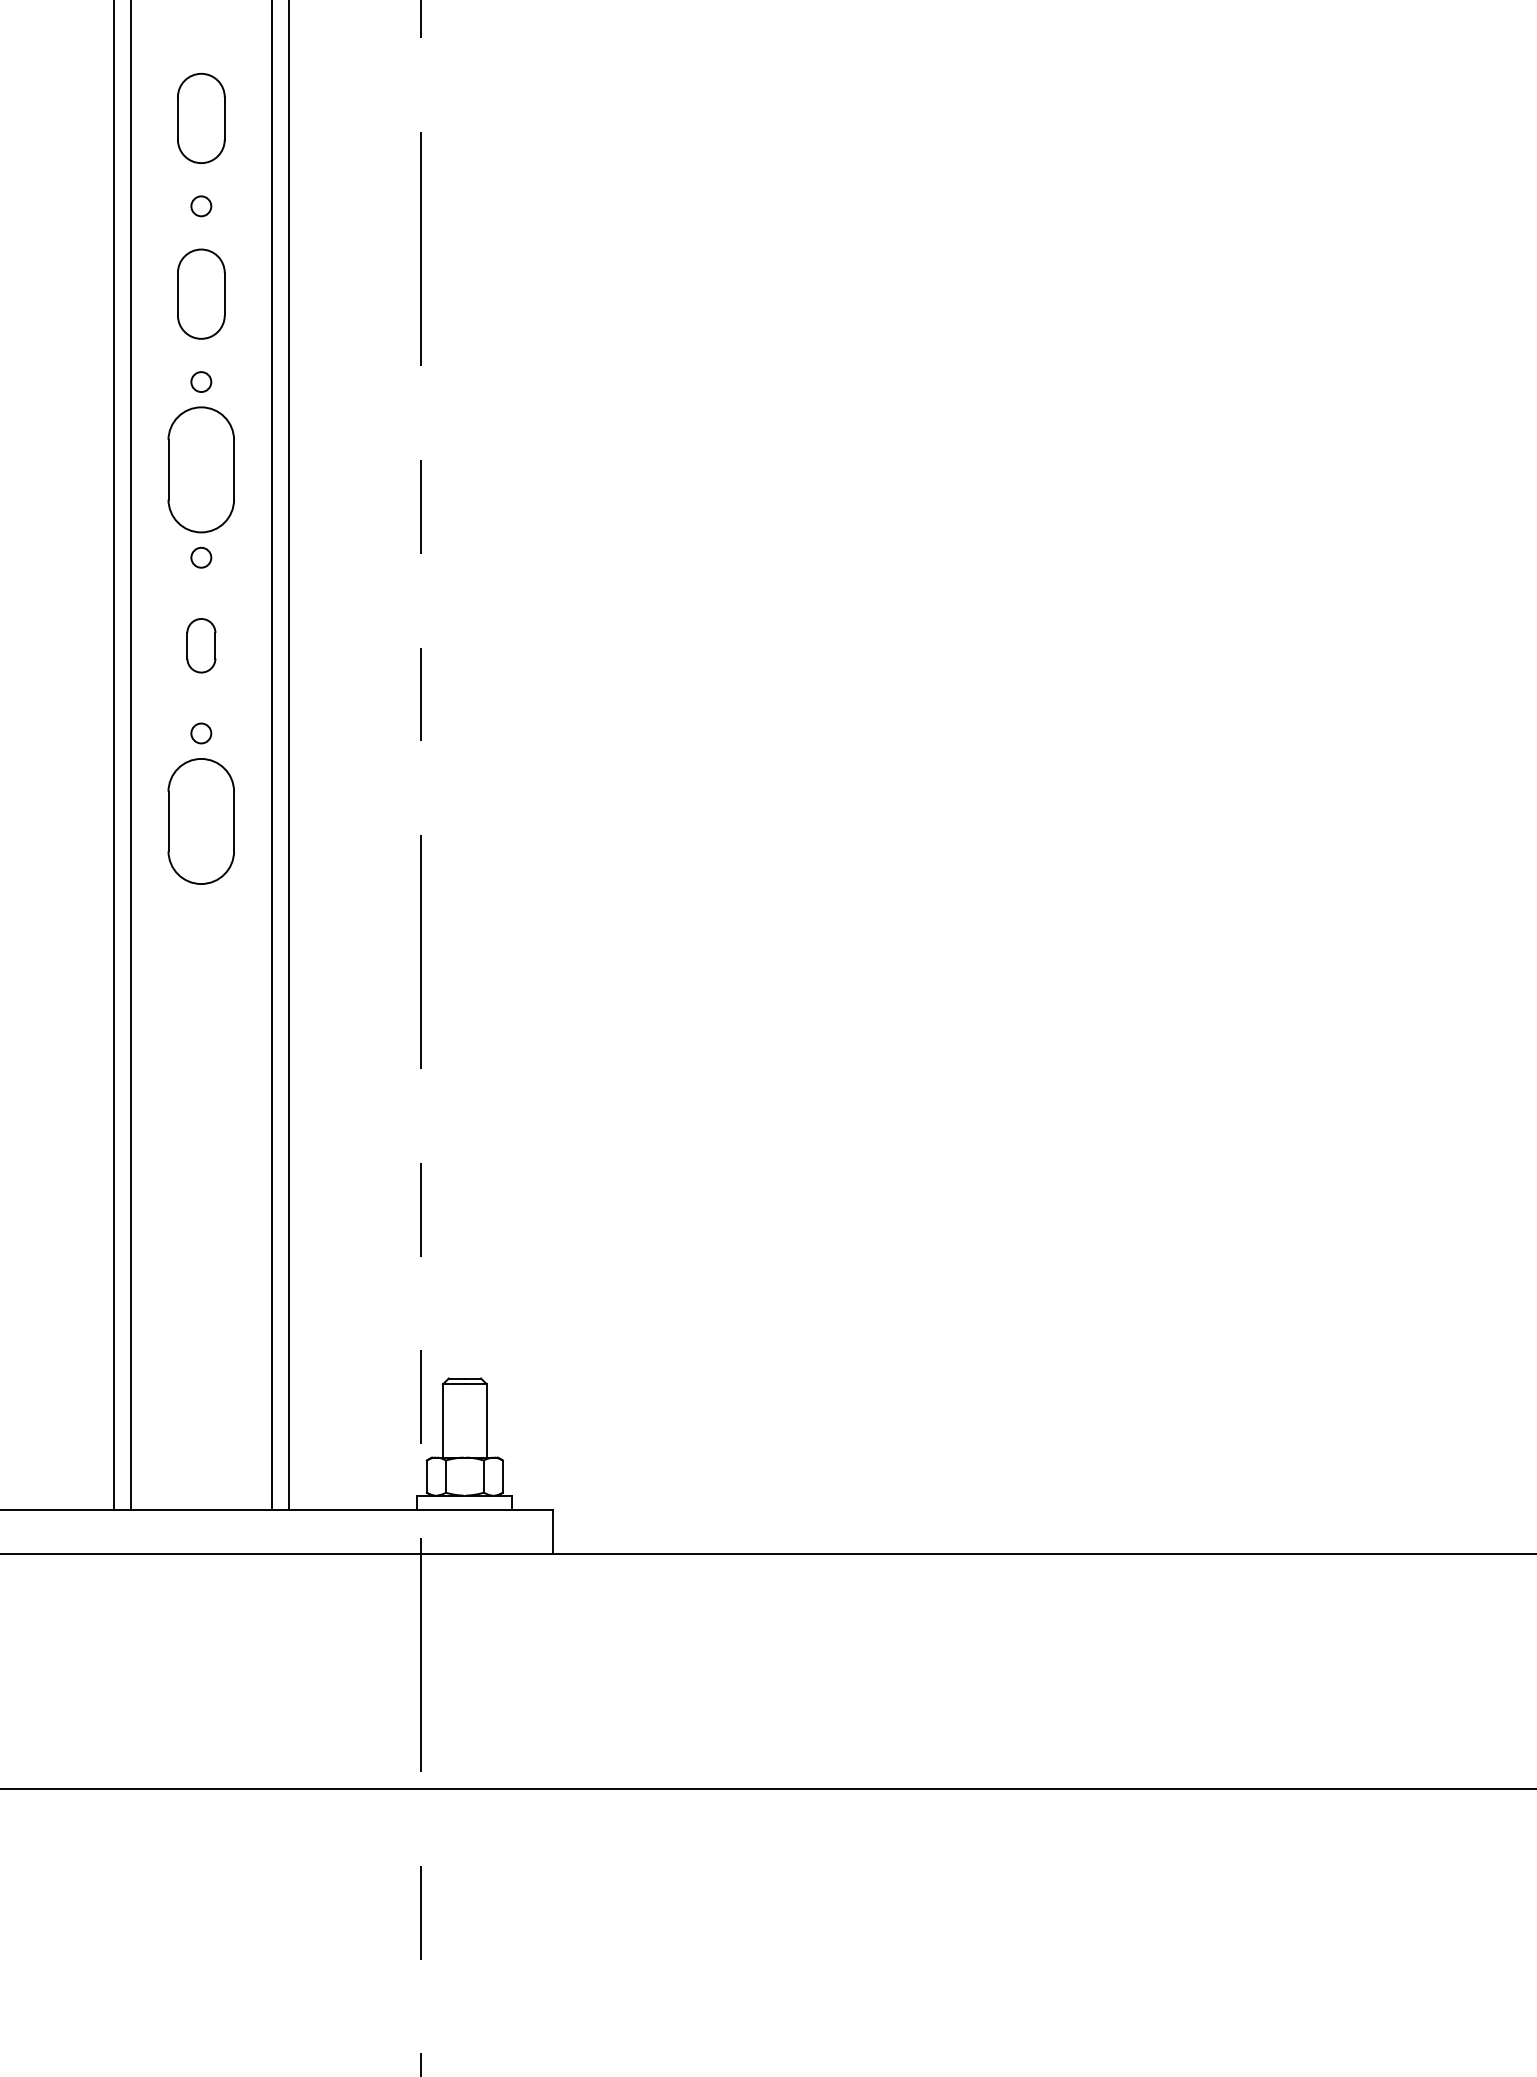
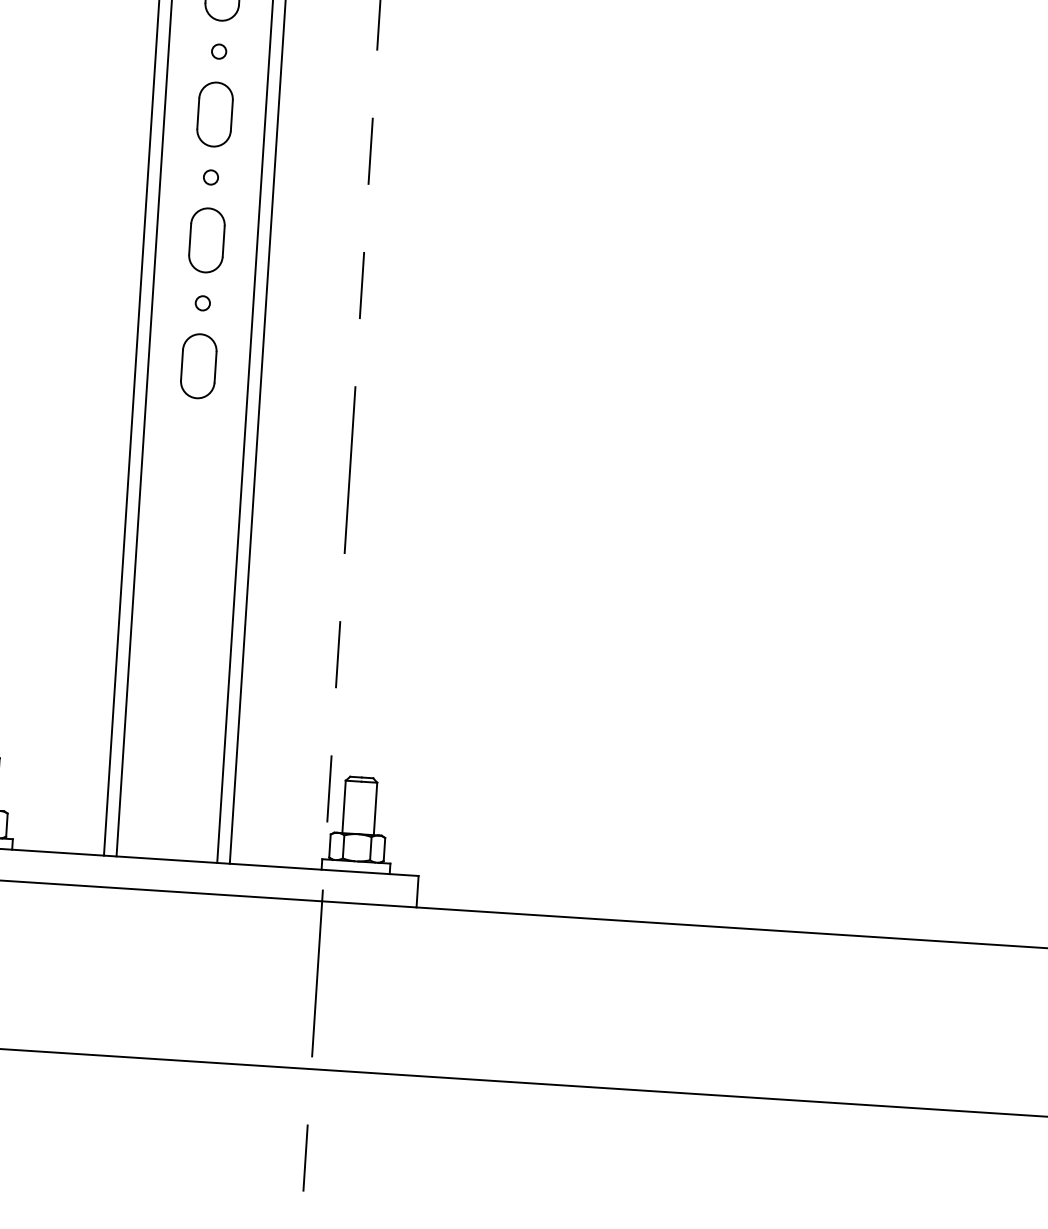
part: (201, 469) -> (215, 114), size x0.71
part: (201, 645) -> (207, 240), size x1.67
part: (201, 820) -> (198, 365), size x0.71

